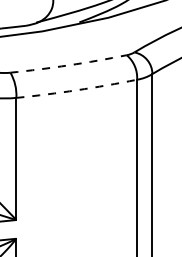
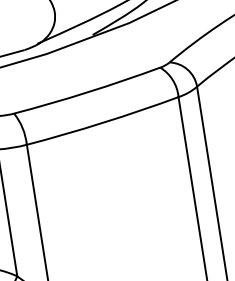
arc: (68, 65) -> (87, 92), dashed -> solid
arc: (77, 90) -> (103, 122), dashed -> solid

